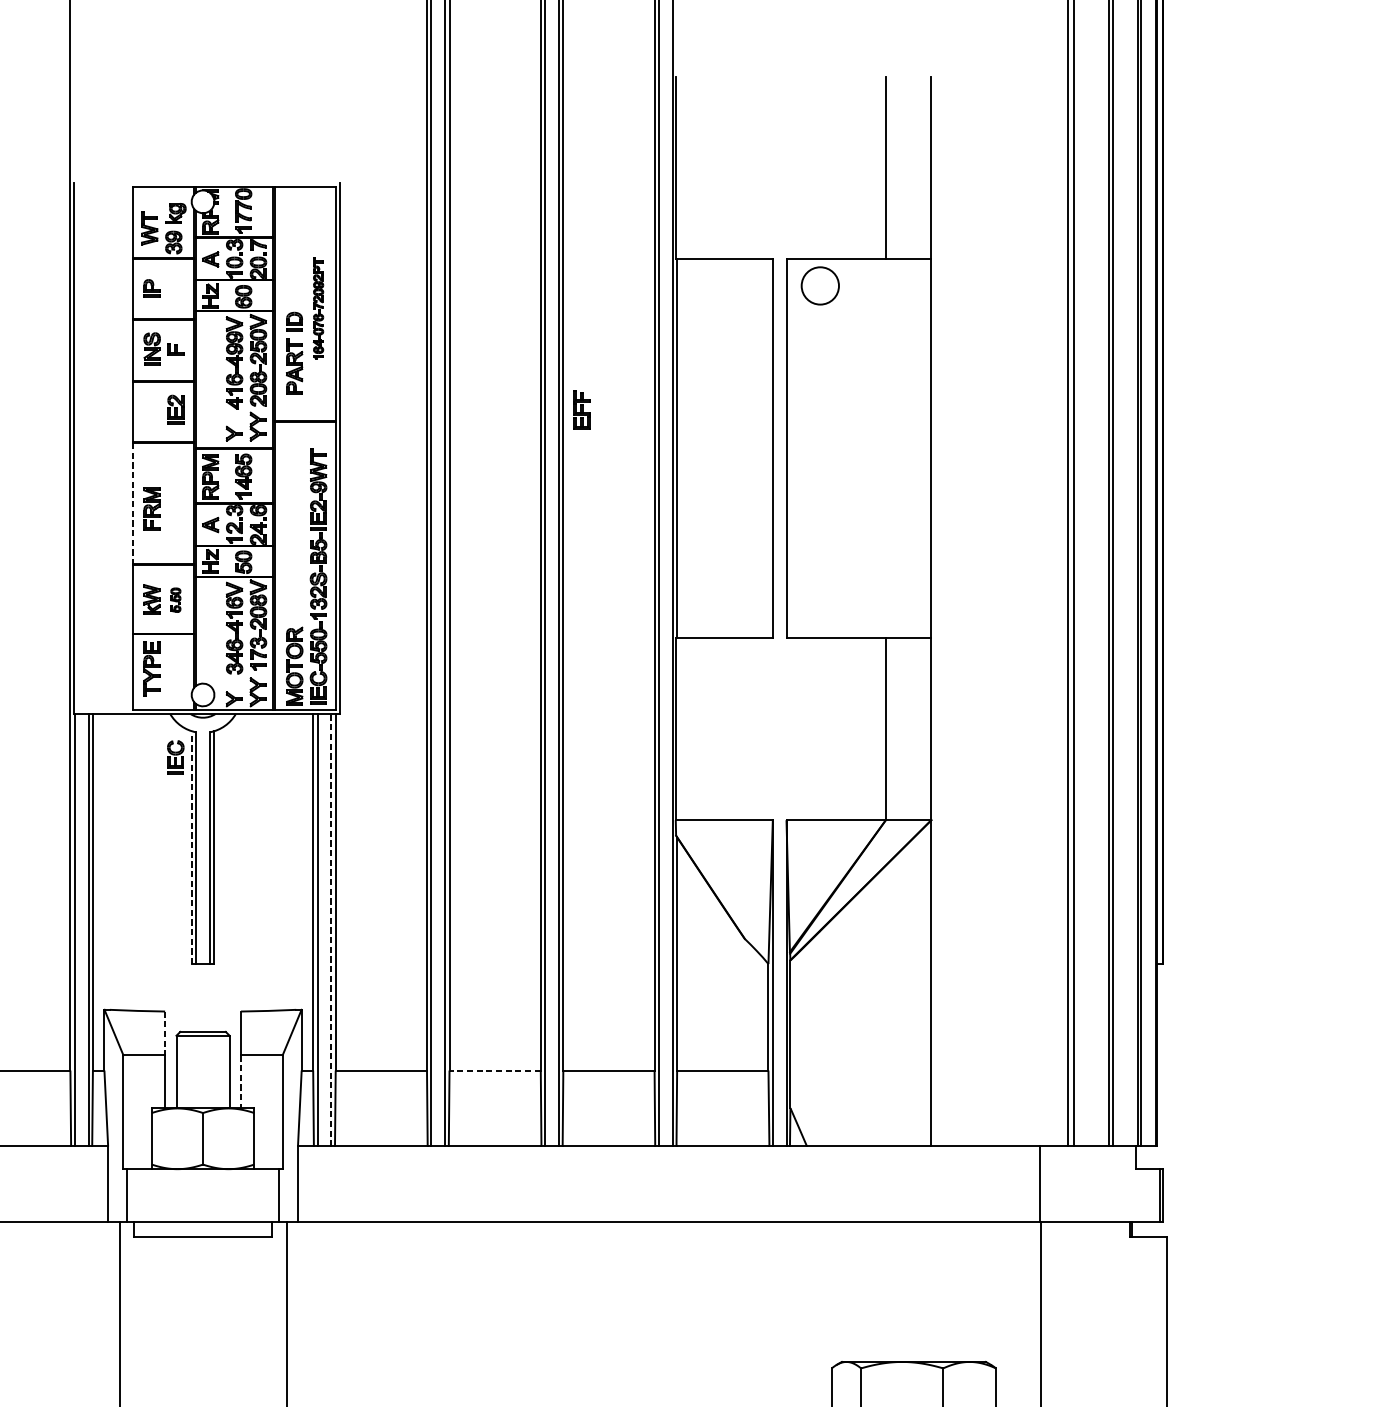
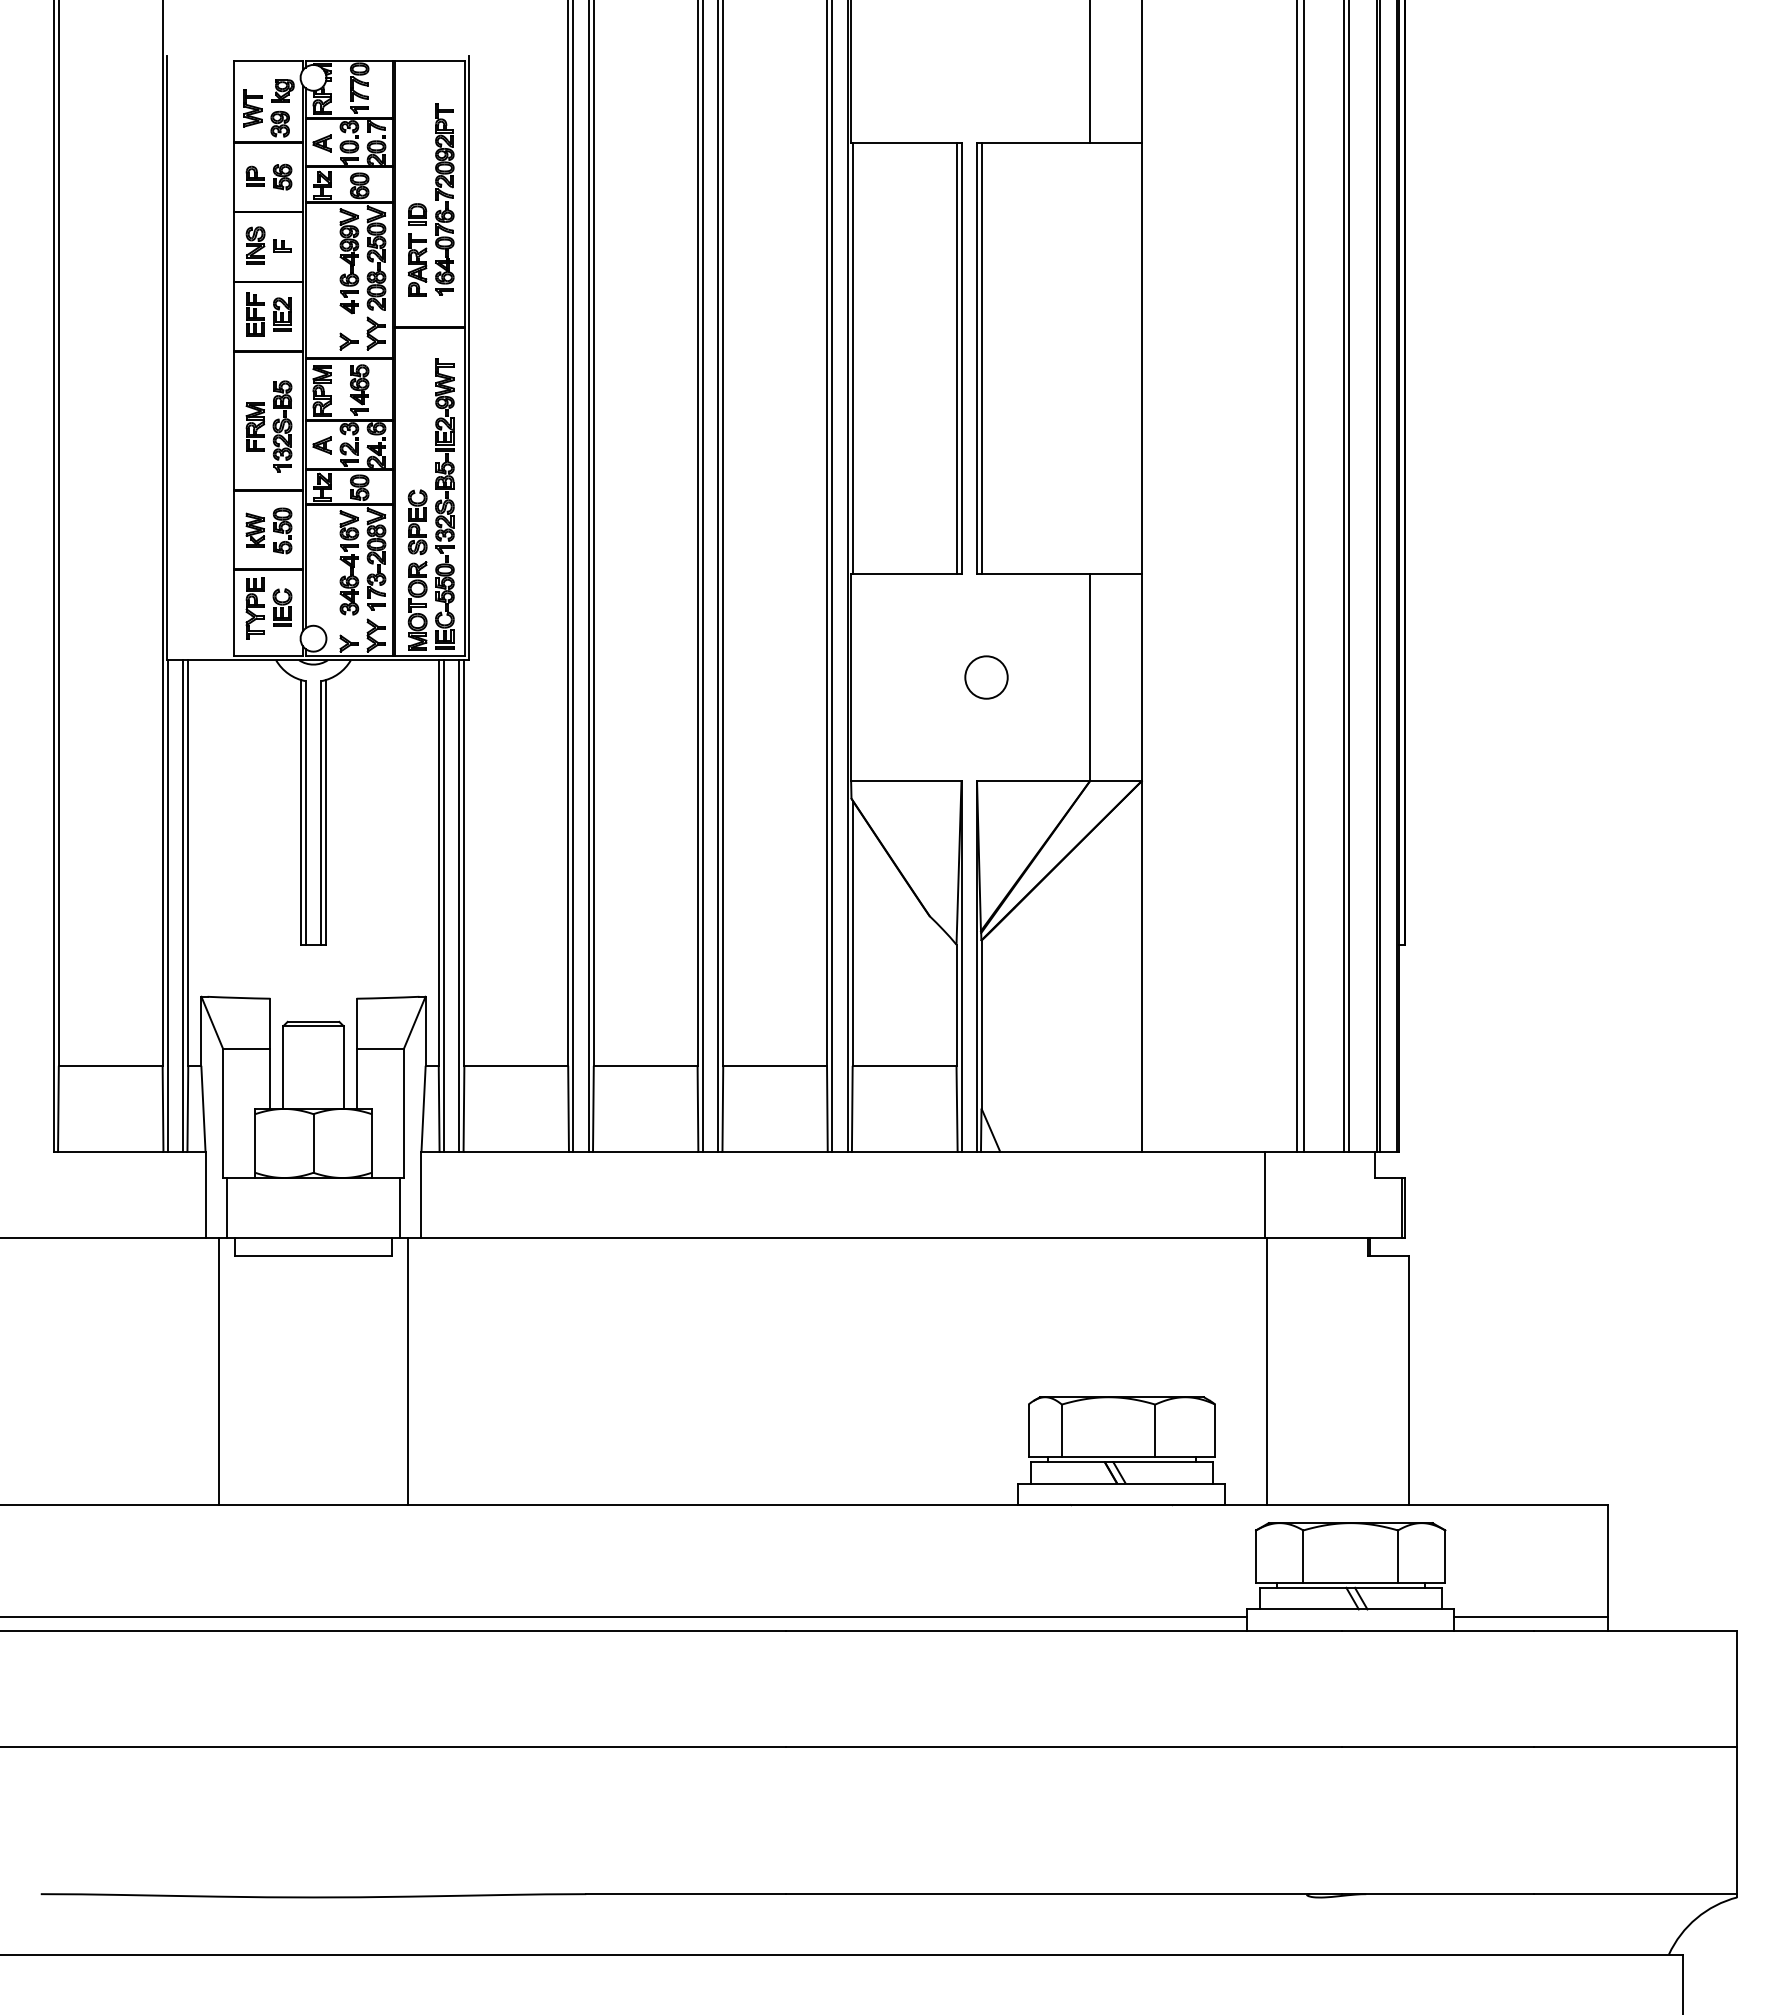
circle: (820, 285) -> (986, 677), moved
part: (175, 288) -> (282, 176), added
part: (318, 308) -> (444, 199), size x1.67
part: (582, 409) -> (255, 314), moved
line: (768, 448) -> (956, 358), added
line: (790, 448) -> (981, 358), added
line: (133, 503) -> (234, 421), dashed -> solid
part: (175, 508) -> (282, 426), added
part: (294, 592) -> (417, 522), added
part: (175, 599) -> (282, 530), size x1.67
part: (175, 757) -> (282, 607), moved
line: (191, 847) -> (300, 812), dashed -> solid
line: (331, 930) -> (459, 906), dashed -> solid
line: (165, 1033) -> (270, 1023), dashed -> solid
line: (494, 1070) -> (645, 1065), dashed -> solid
line: (240, 1082) -> (356, 1079), dashed -> solid

